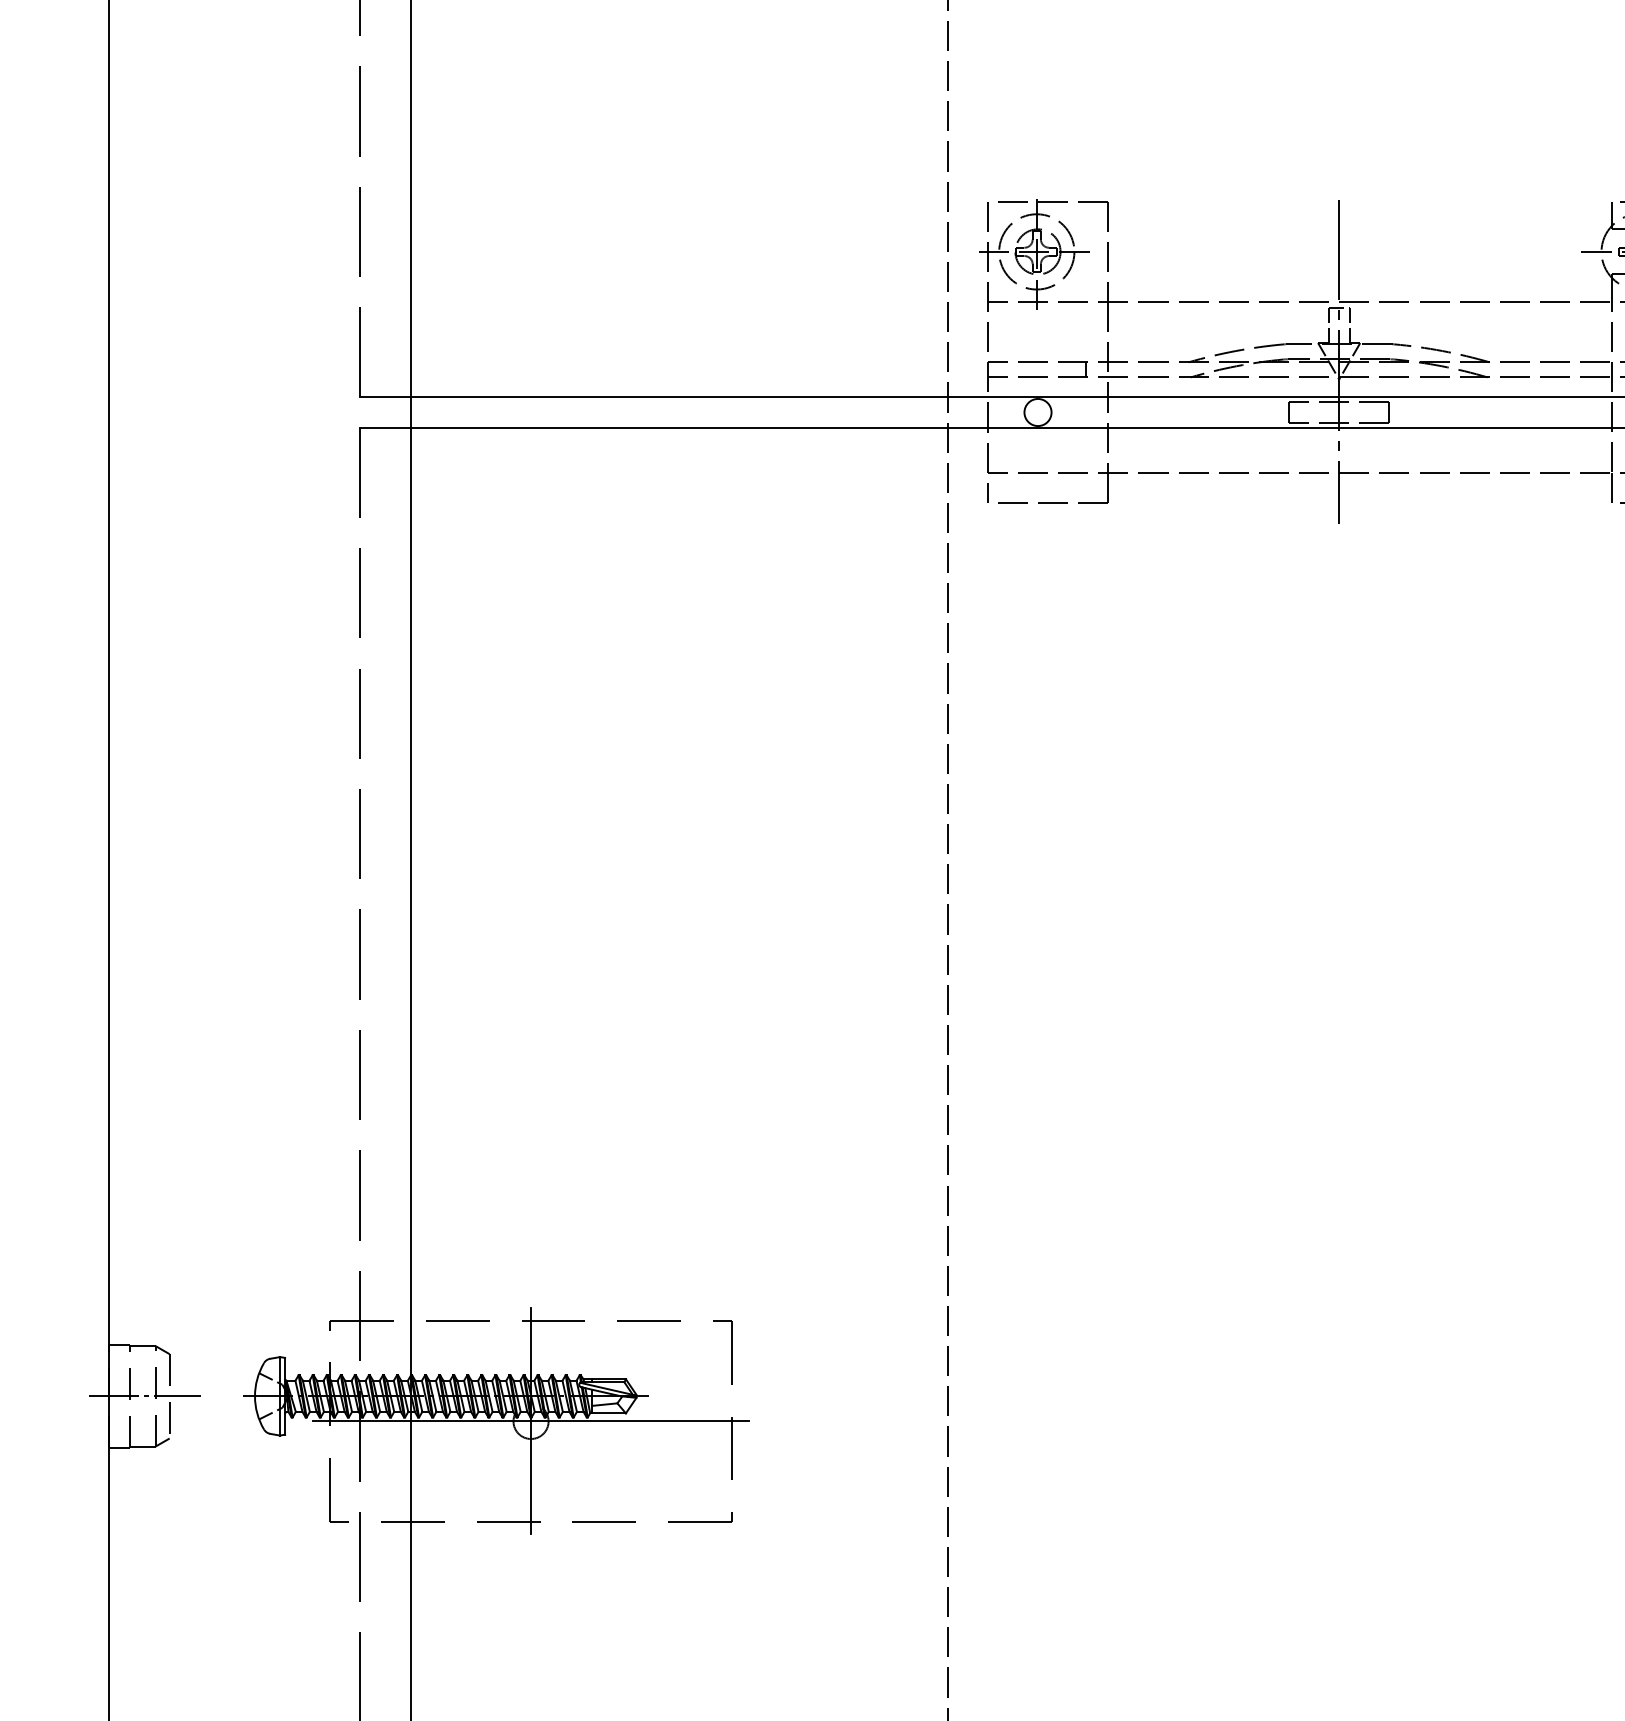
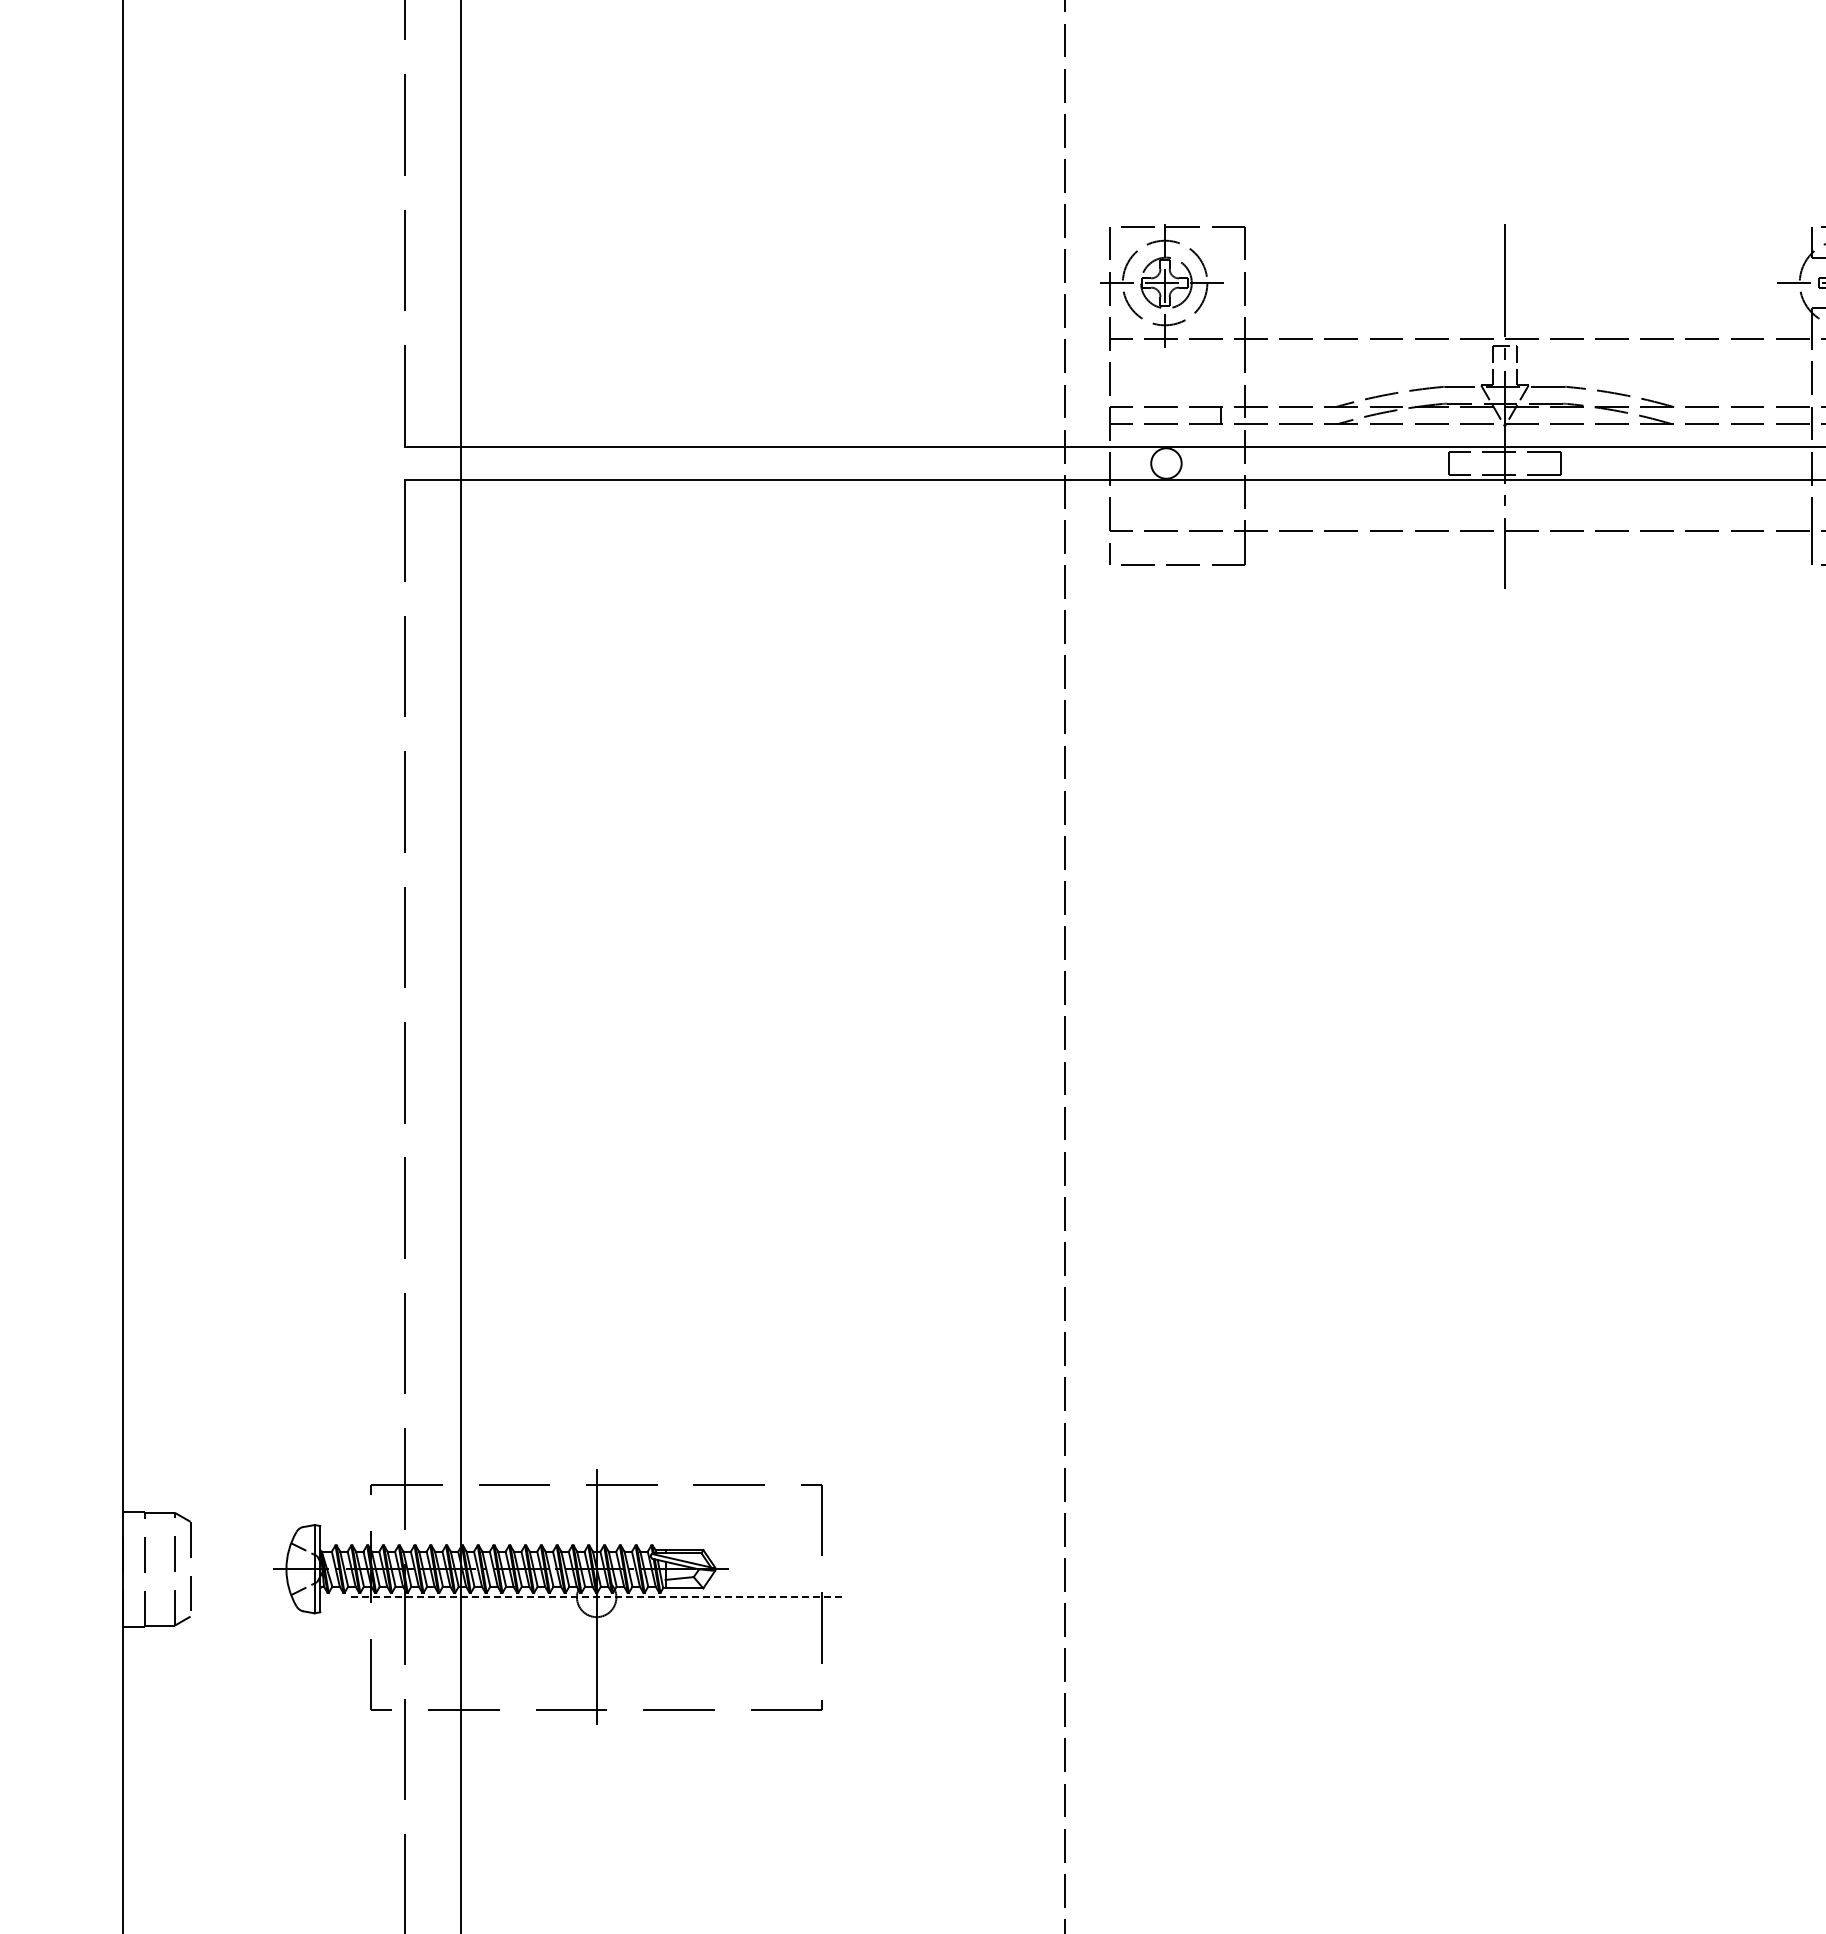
line: (144, 1396) -> (162, 1569), removed
line: (530, 1421) -> (596, 1597), solid -> dashed

